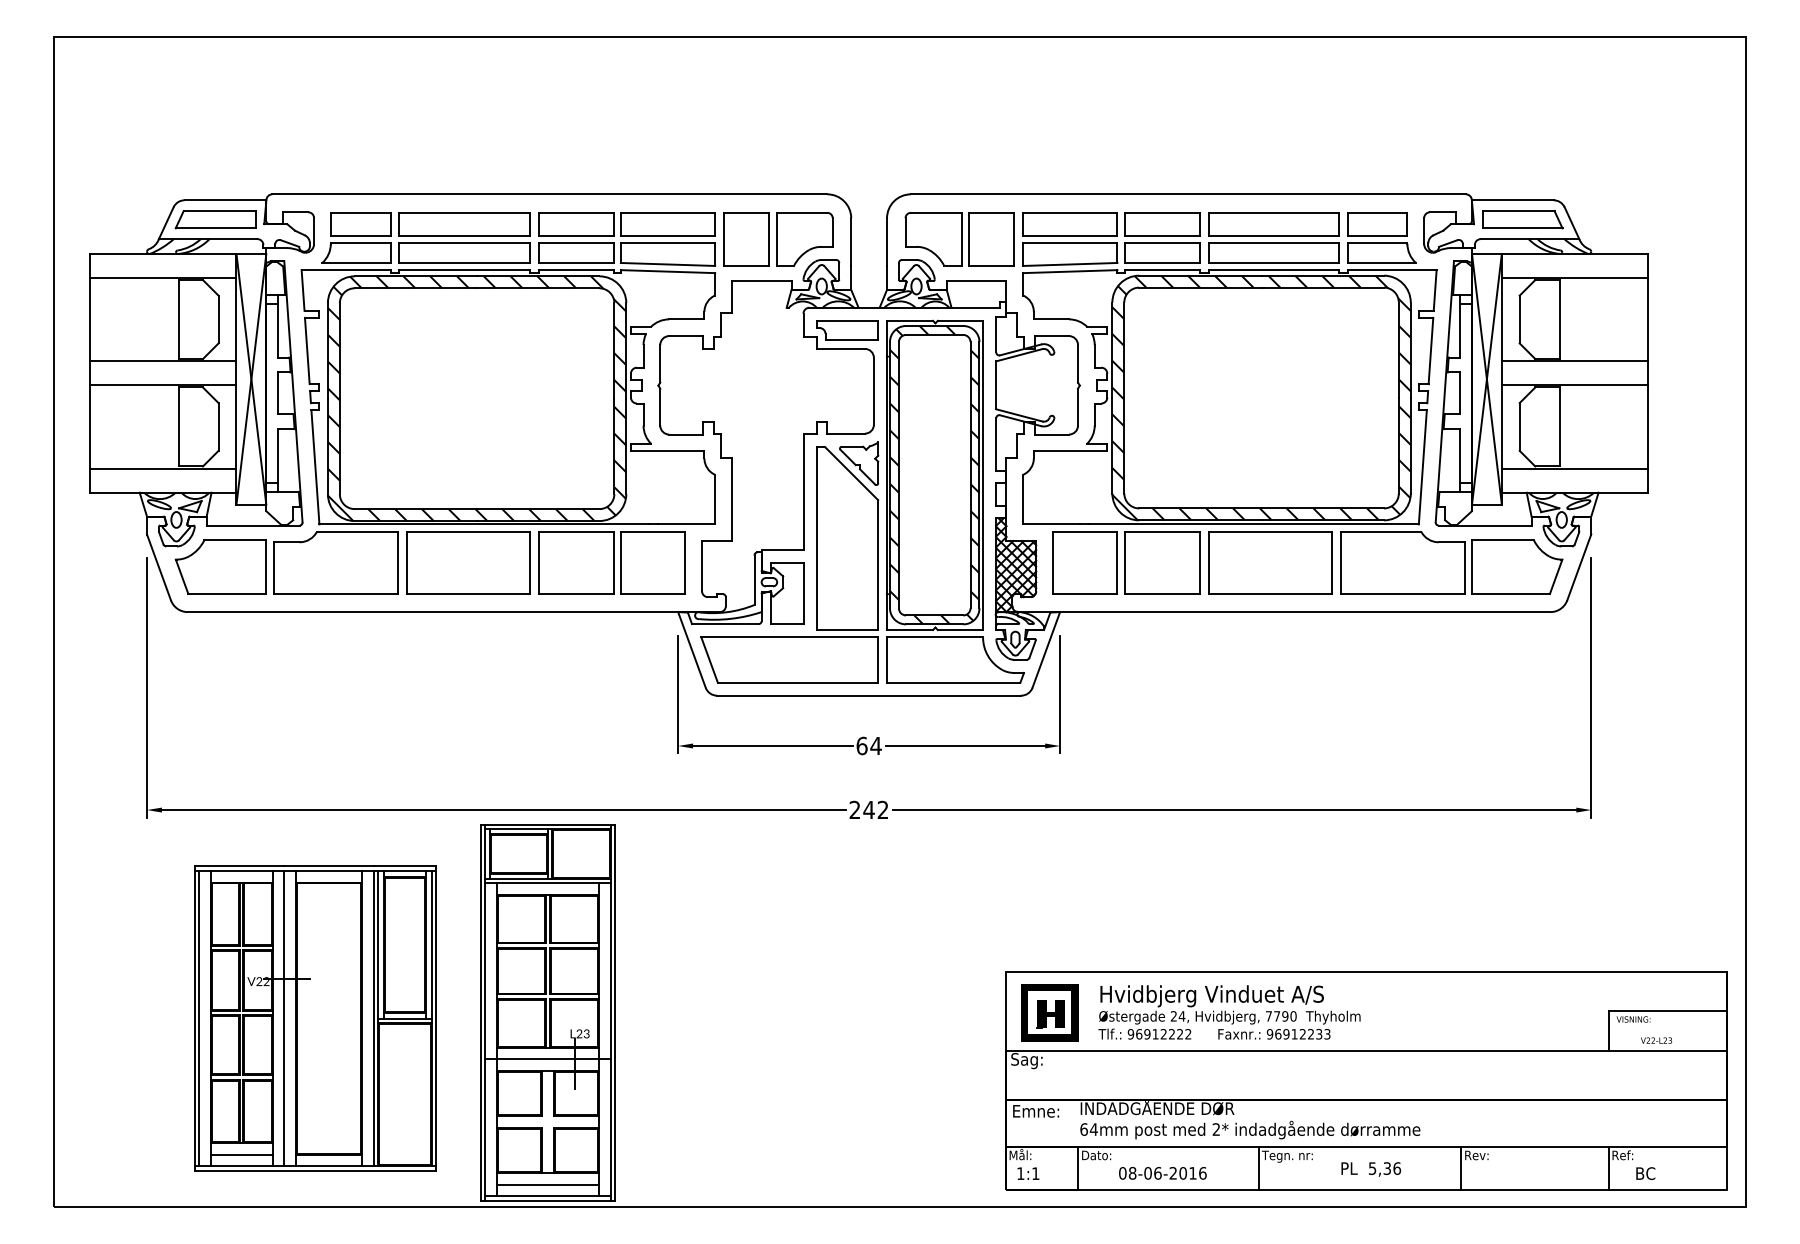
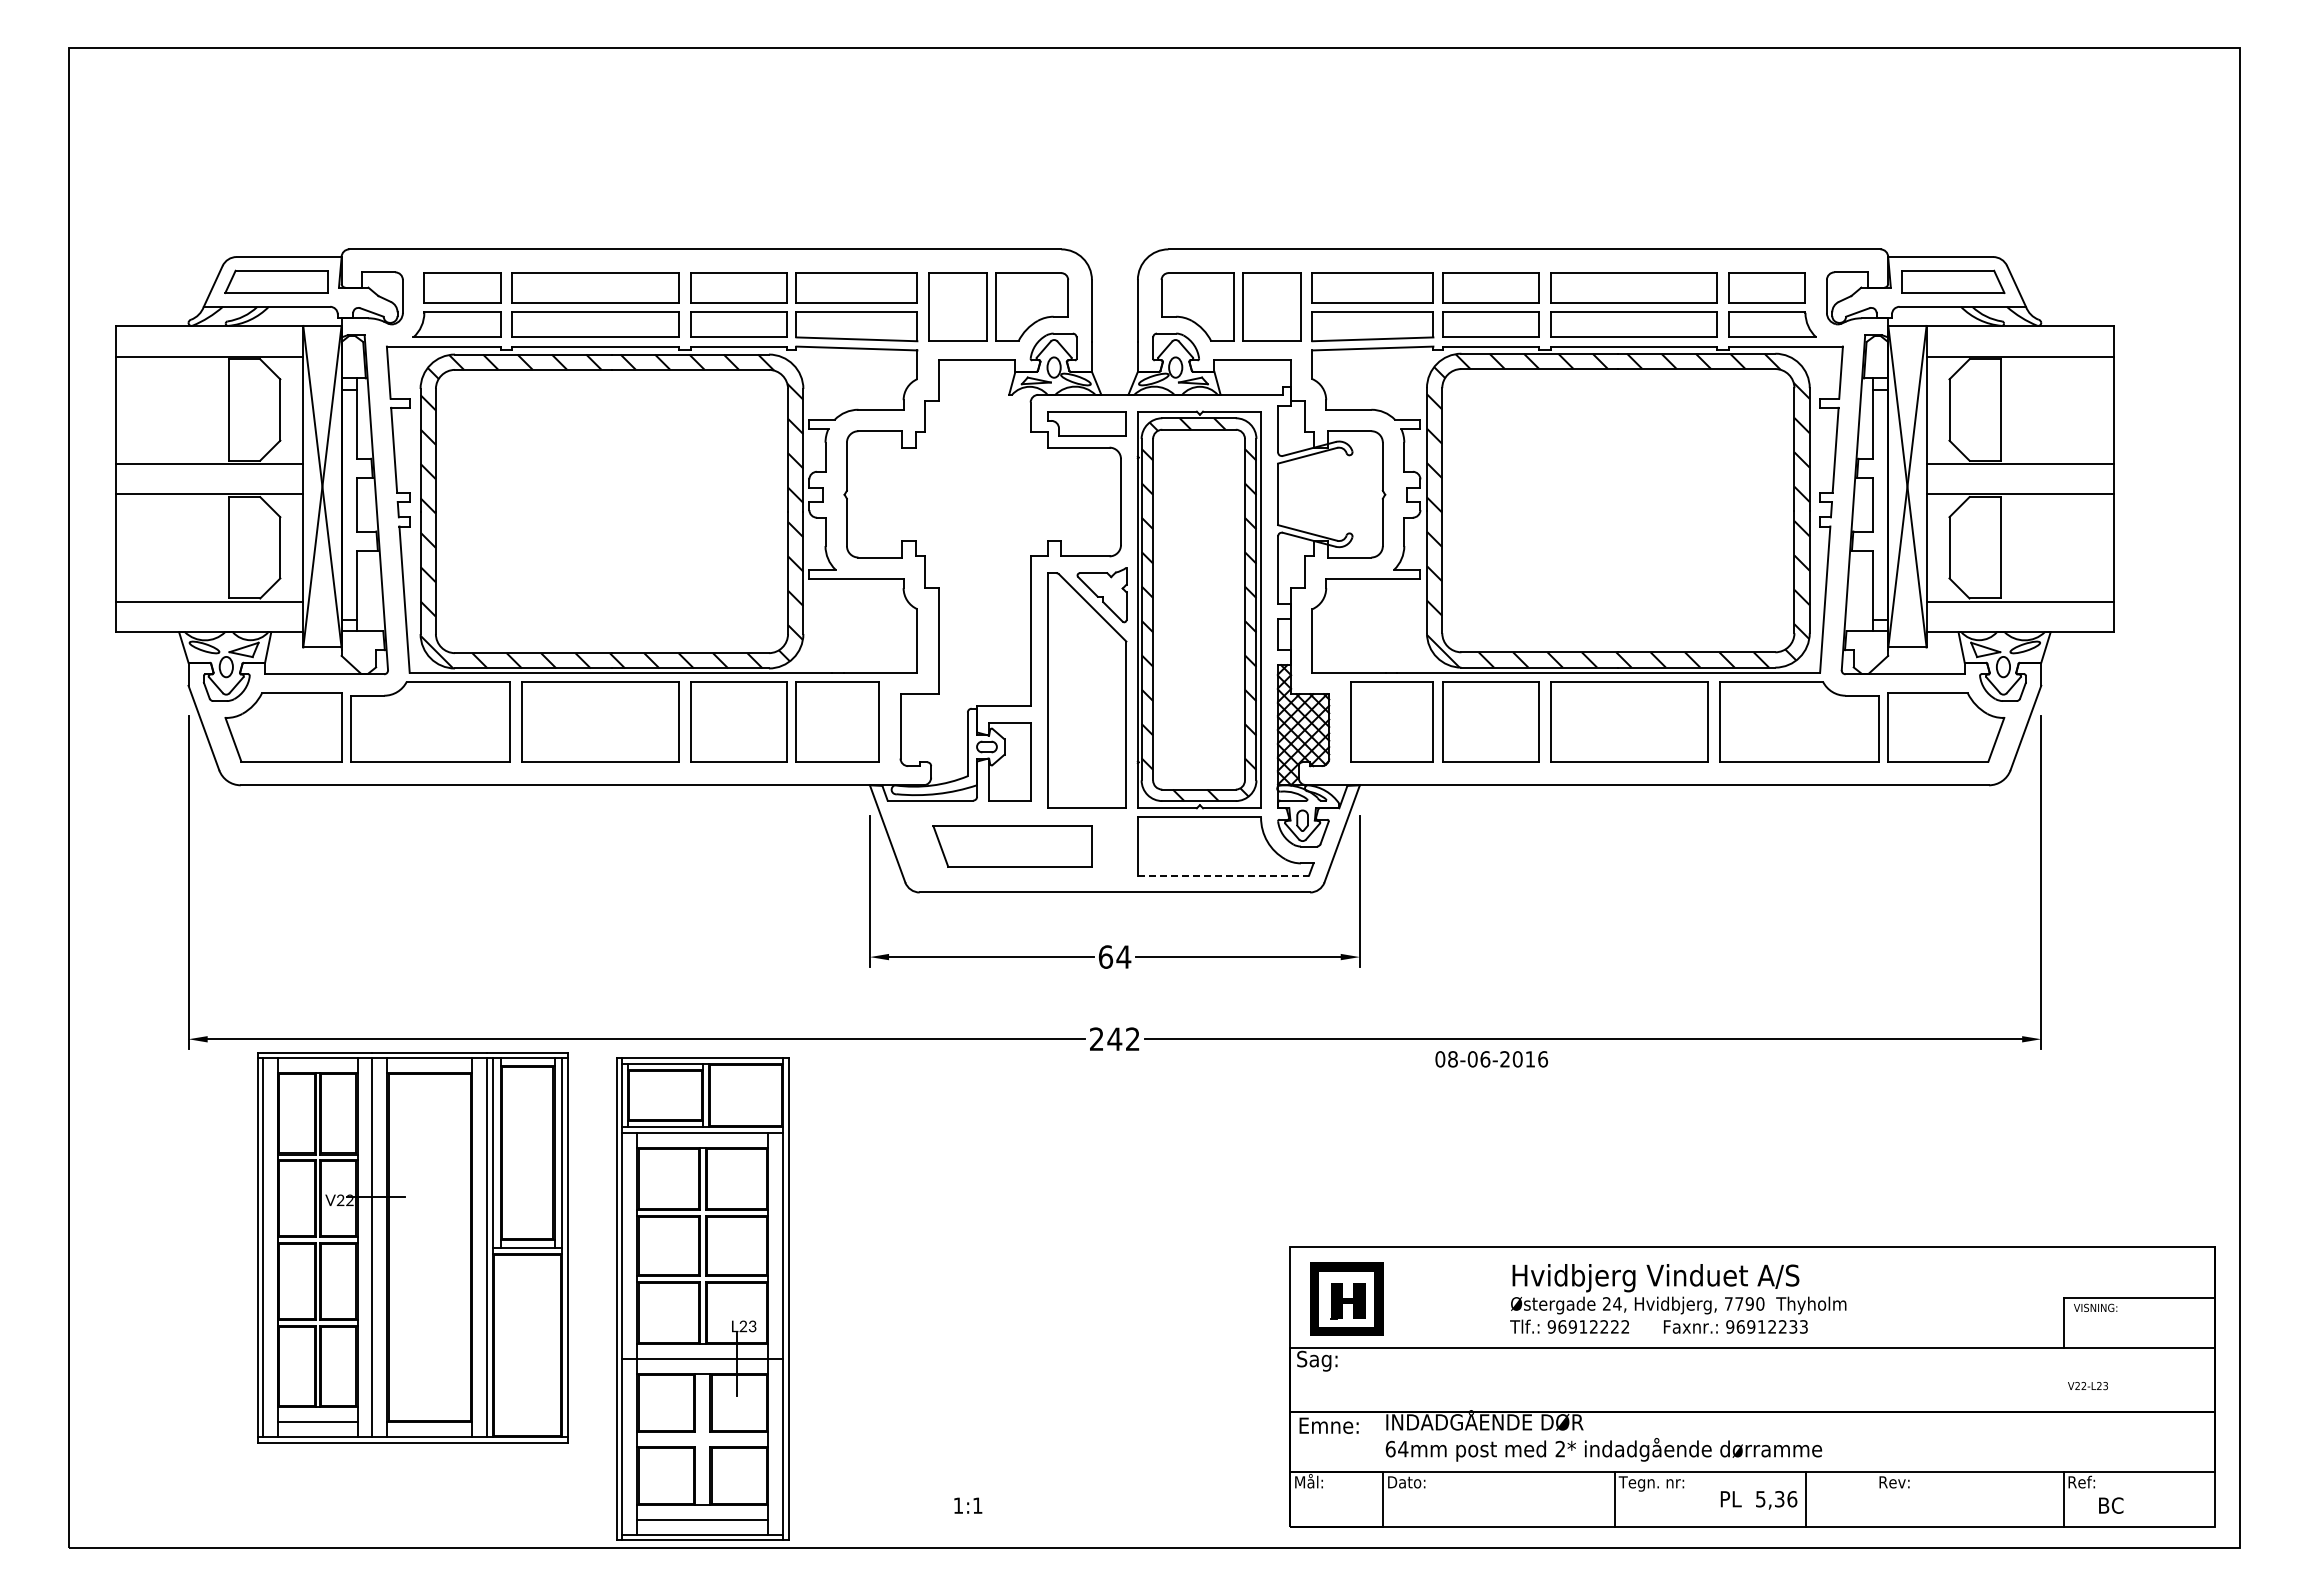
part: (789, 659) -> (1012, 846), size x0.7
line: (953, 682) -> (1223, 875), solid -> dashed
text: (1229, 1012) -> (1678, 1298), moved
part: (315, 1018) -> (412, 1247), moved
text: (1656, 1040) -> (2087, 1386), moved
line: (1461, 1168) -> (1805, 1499), moved
text: (1028, 1173) -> (968, 1505), moved
text: (1162, 1173) -> (1491, 1059), moved

